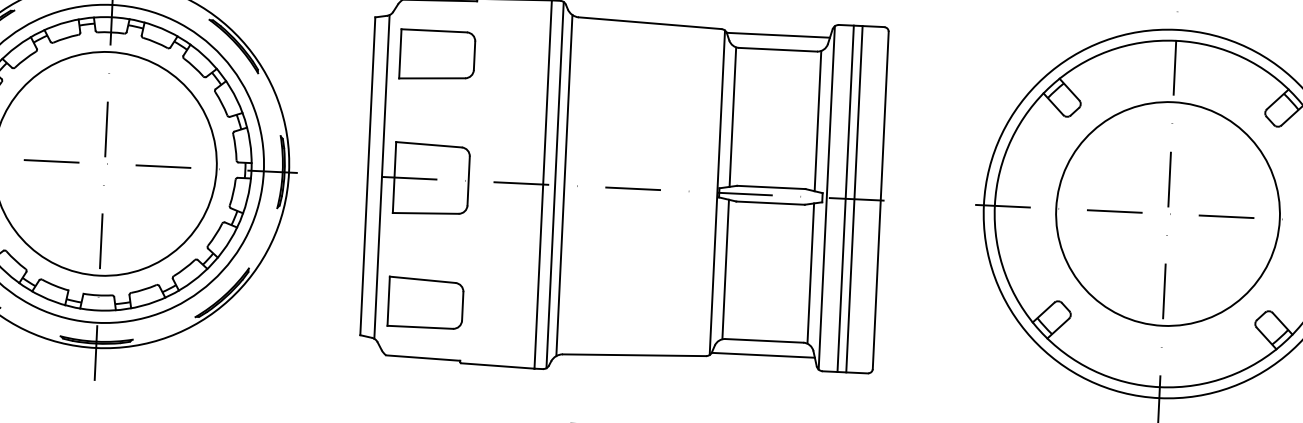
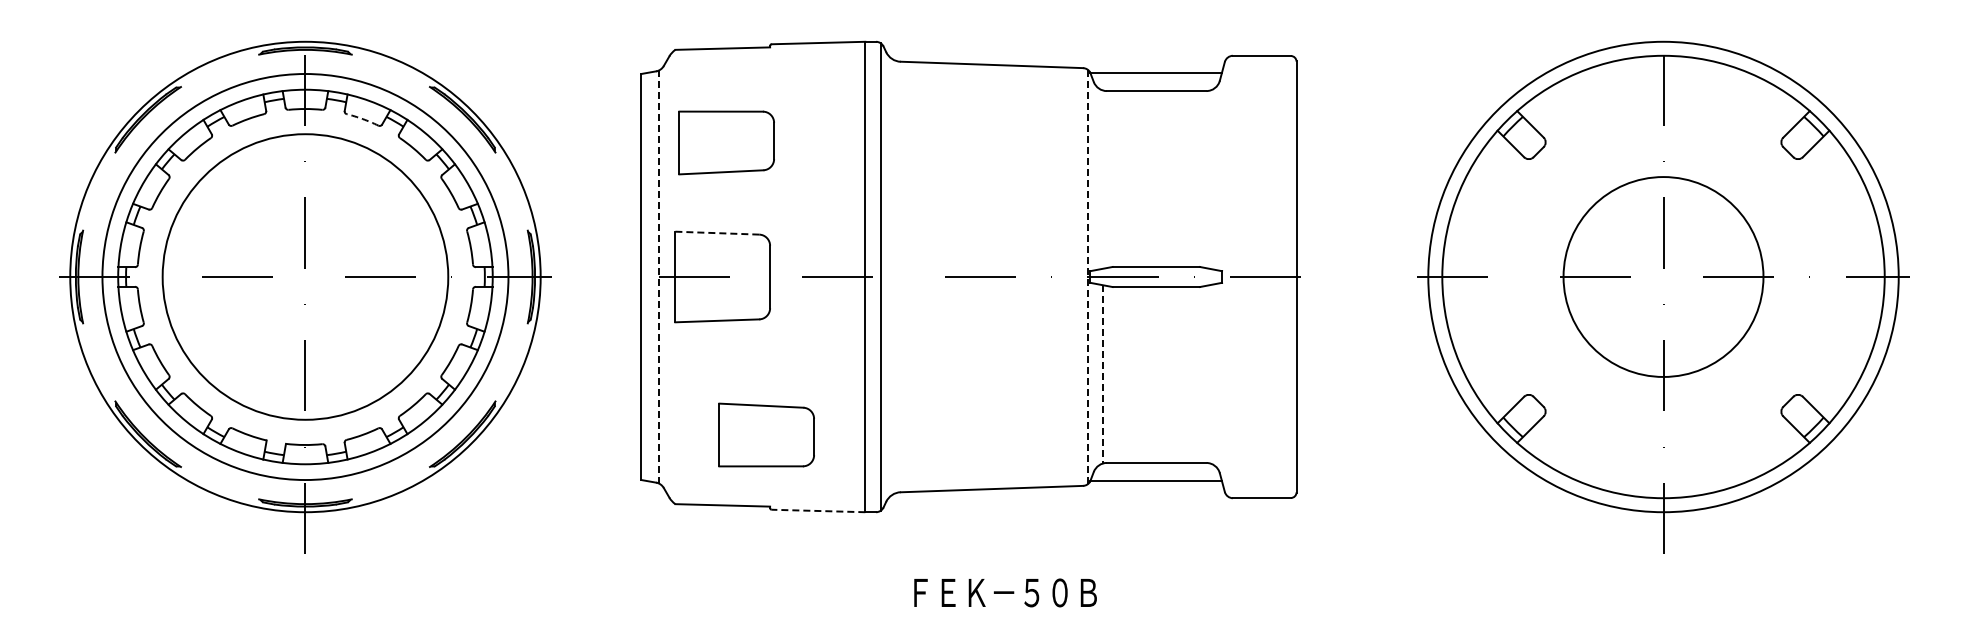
arc: (155, 42) -> (362, 119), solid -> dashed
part: (437, 55) -> (726, 142), moved
line: (733, 117) -> (1103, 179), removed
line: (817, 121) -> (1211, 180), removed
line: (429, 145) -> (717, 233), solid -> dashed
line: (382, 177) -> (659, 277), solid -> dashed
line: (564, 185) -> (892, 276), removed
line: (717, 193) -> (1087, 277), solid -> dashed
line: (826, 197) -> (1227, 276), removed
line: (845, 198) -> (1251, 276), removed
line: (854, 198) -> (1262, 276), removed
circle: (1168, 213) -> (1663, 276), size x0.7
line: (726, 269) -> (1103, 374), solid -> dashed
line: (810, 272) -> (1211, 373), removed
part: (425, 302) -> (766, 434), moved
line: (497, 365) -> (818, 510), solid -> dashed

